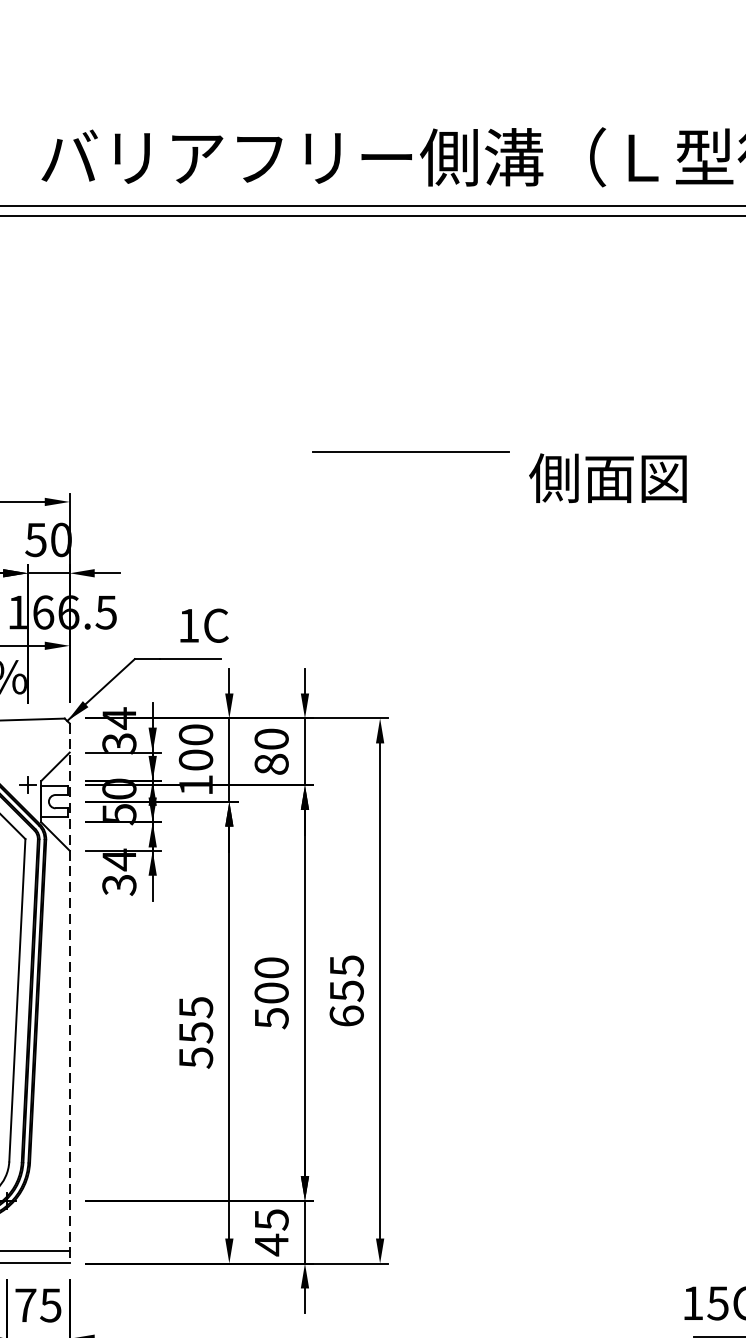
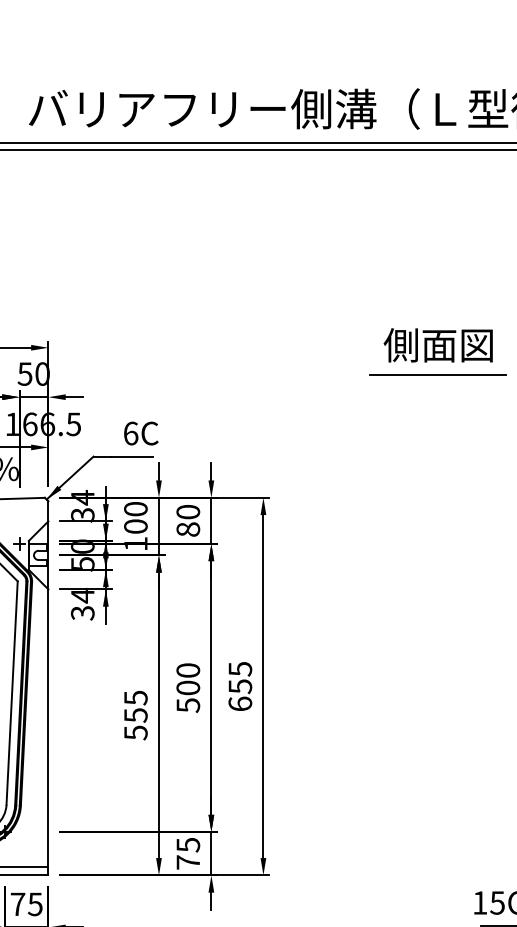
line: (410, 451) -> (437, 374), moved
text: (606, 478) -> (437, 345), moved
text: (189, 625) -> (131, 433), 1C -> 6C
line: (69, 993) -> (48, 688), dashed -> solid
text: (270, 1244) -> (187, 862), 45 -> 75

